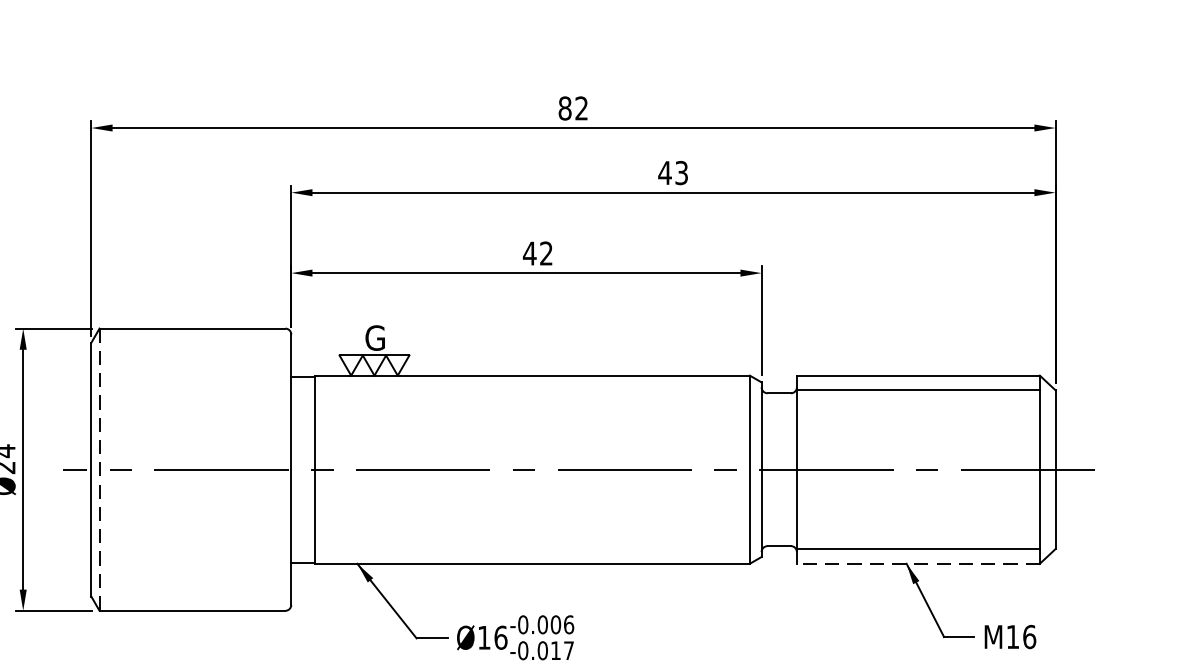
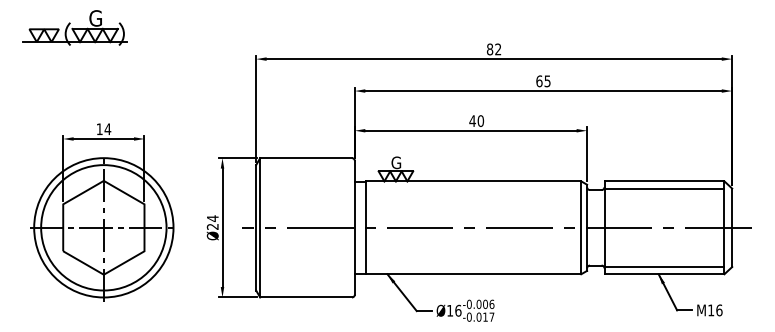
text: (673, 173) -> (543, 81), 43 -> 65
text: (545, 252) -> (480, 120), 42 -> 40
line: (100, 469) -> (260, 227), dashed -> solid
line: (918, 564) -> (664, 274), dashed -> solid

